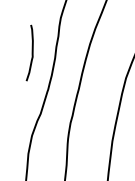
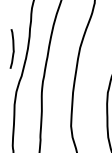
curve: (31, 52) -> (12, 48), moved

